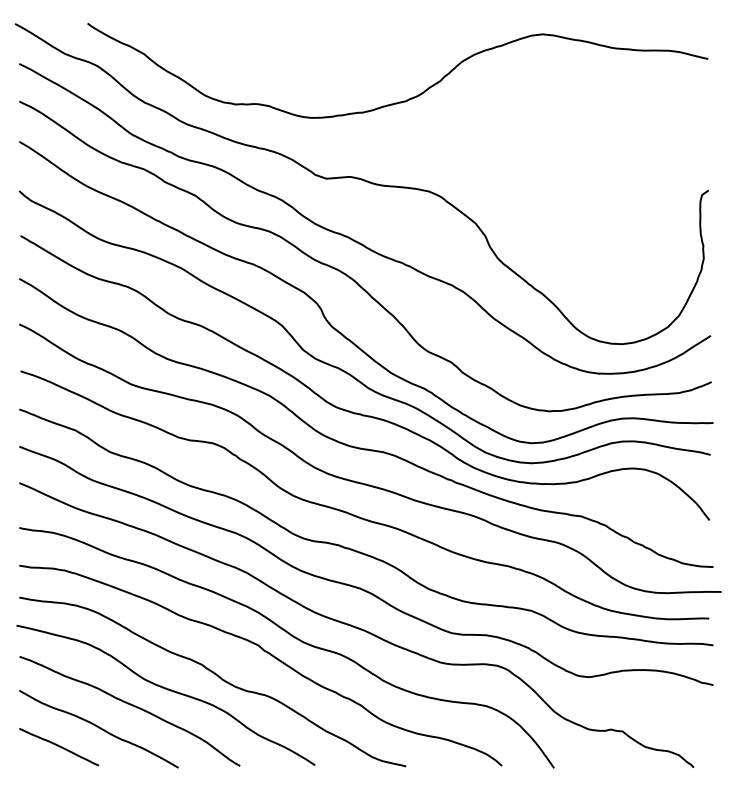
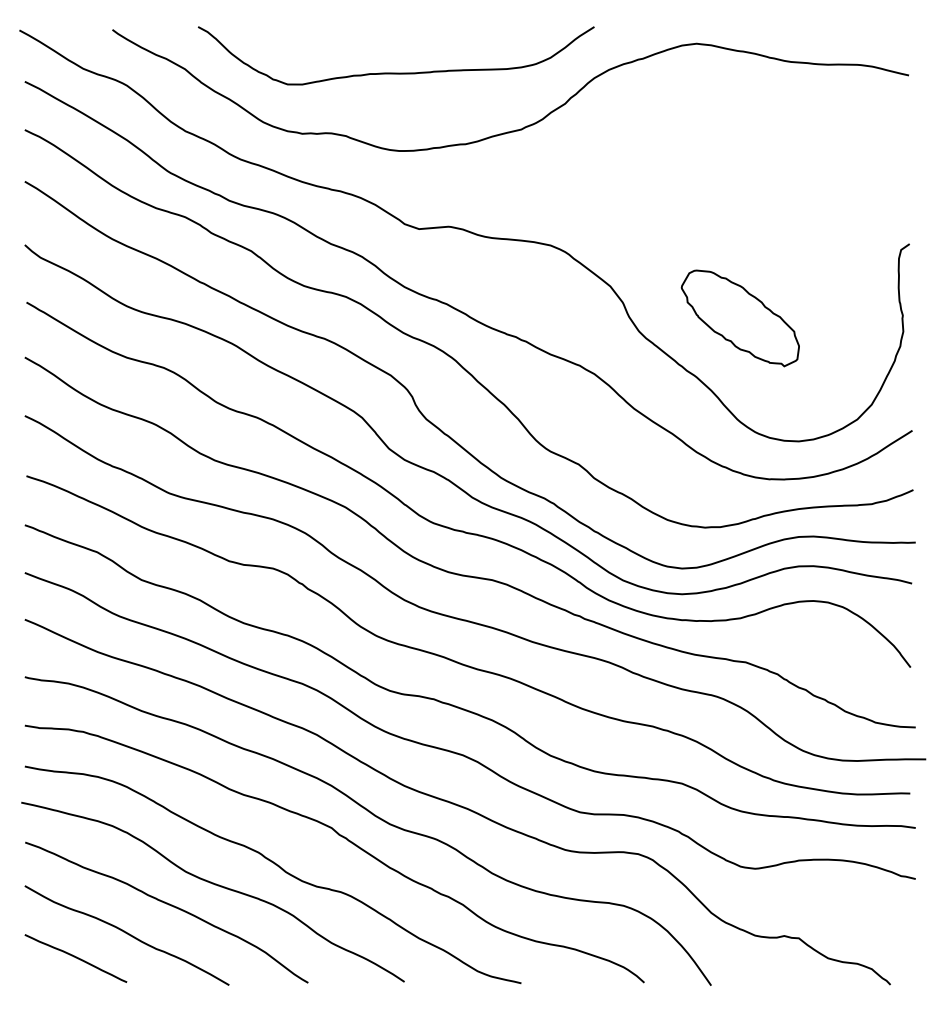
curve: (308, 56) -> (396, 72), added
part: (576, 248) -> (739, 318), added

